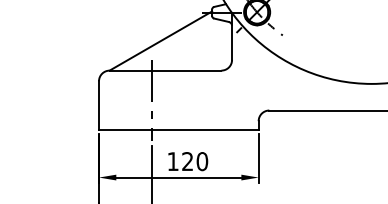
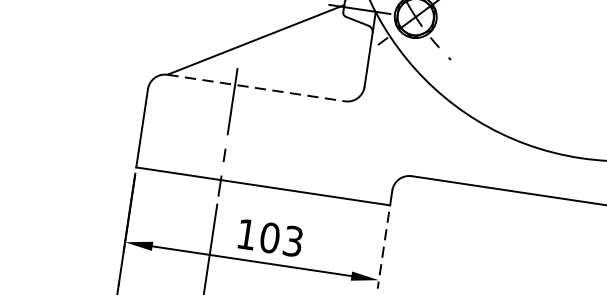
line: (165, 70) -> (256, 87), solid -> dashed
line: (258, 159) -> (382, 251), solid -> dashed
text: (195, 161) -> (282, 239), 120 -> 103

